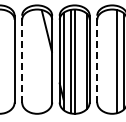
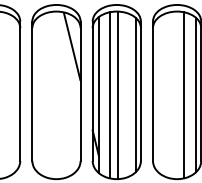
line: (22, 58) -> (32, 90), dashed -> solid
line: (97, 58) -> (153, 90), dashed -> solid

